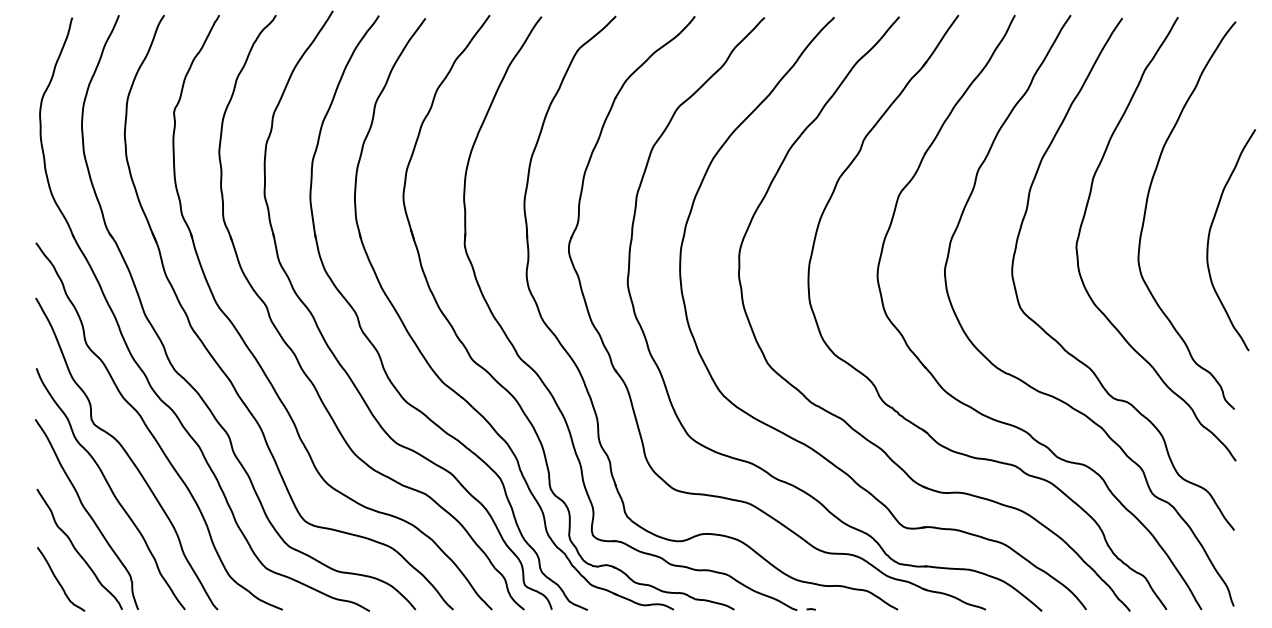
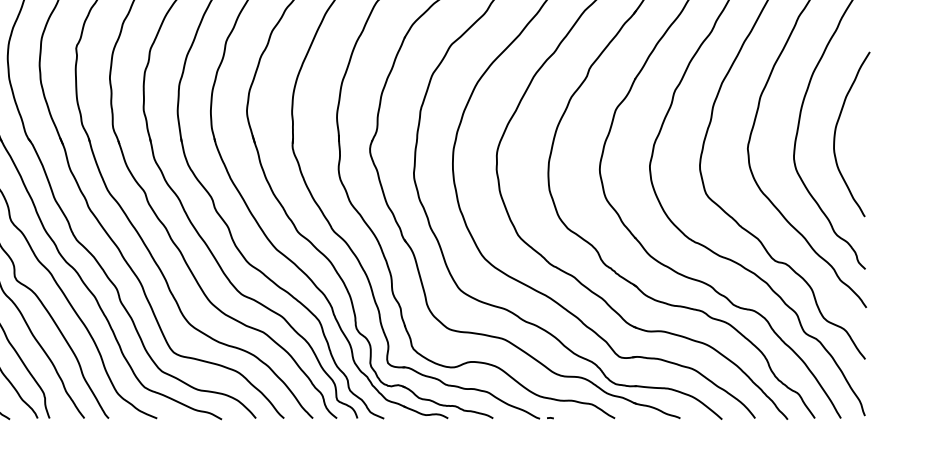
curve: (1209, 240) -> (835, 134), moved

